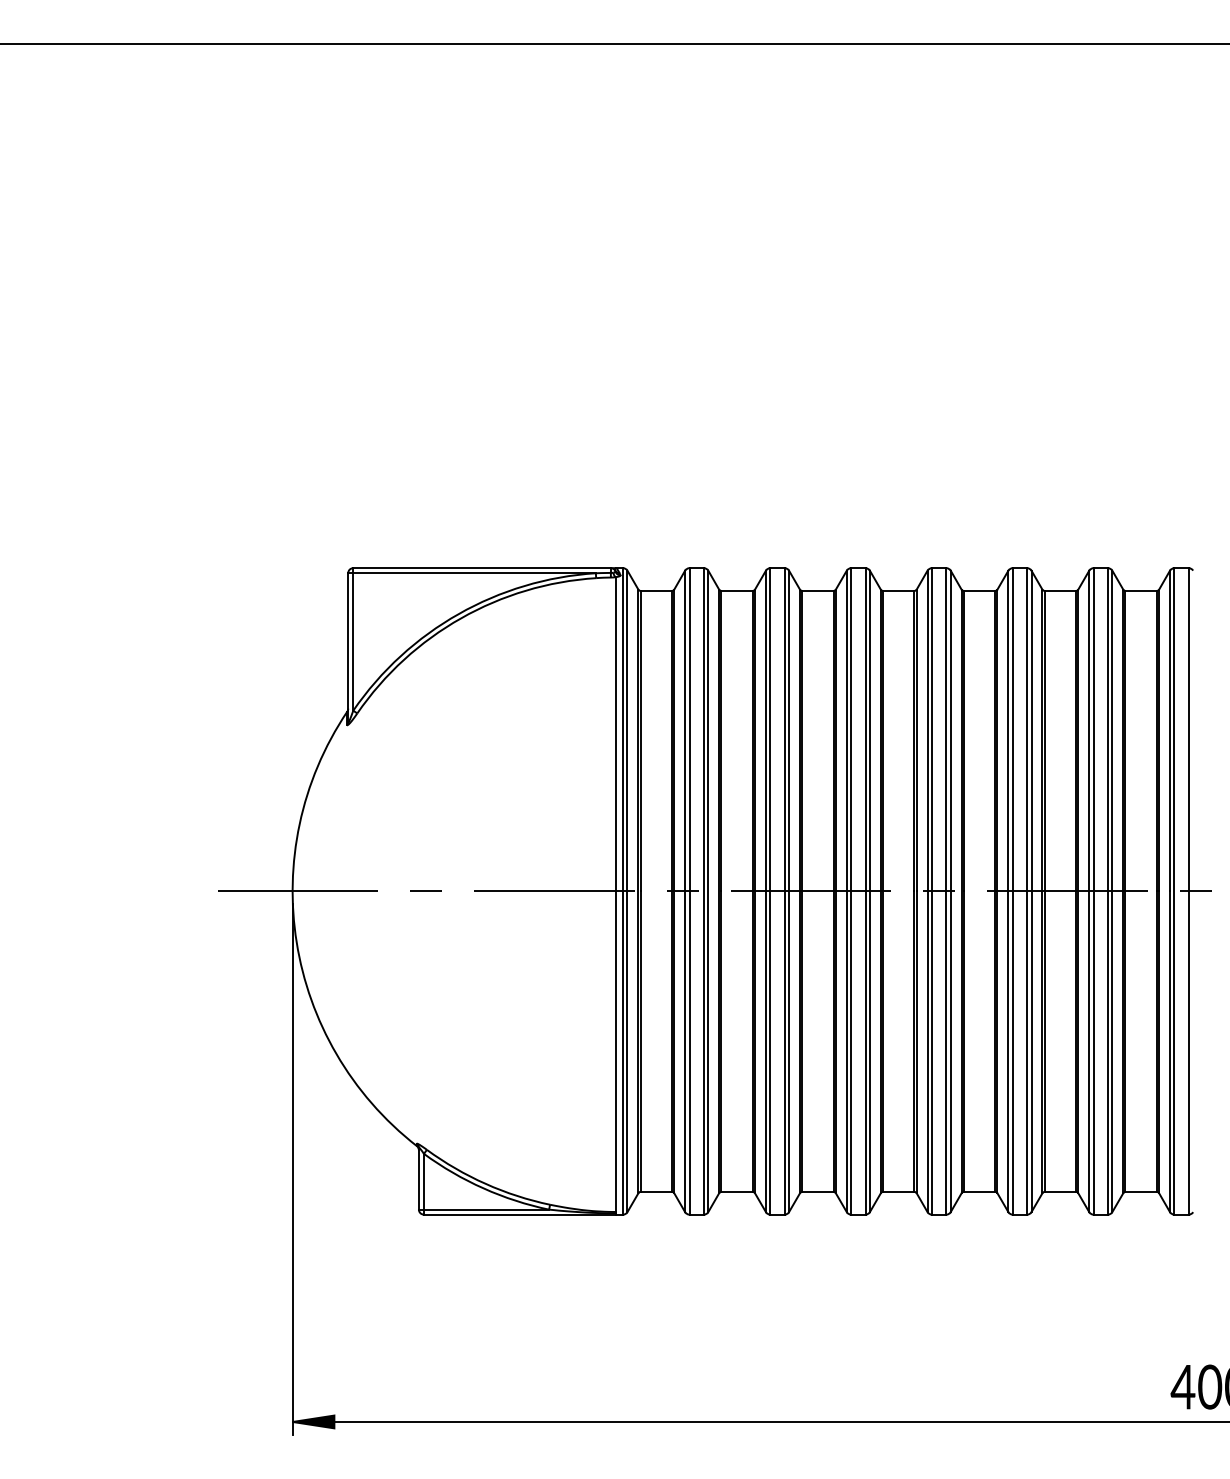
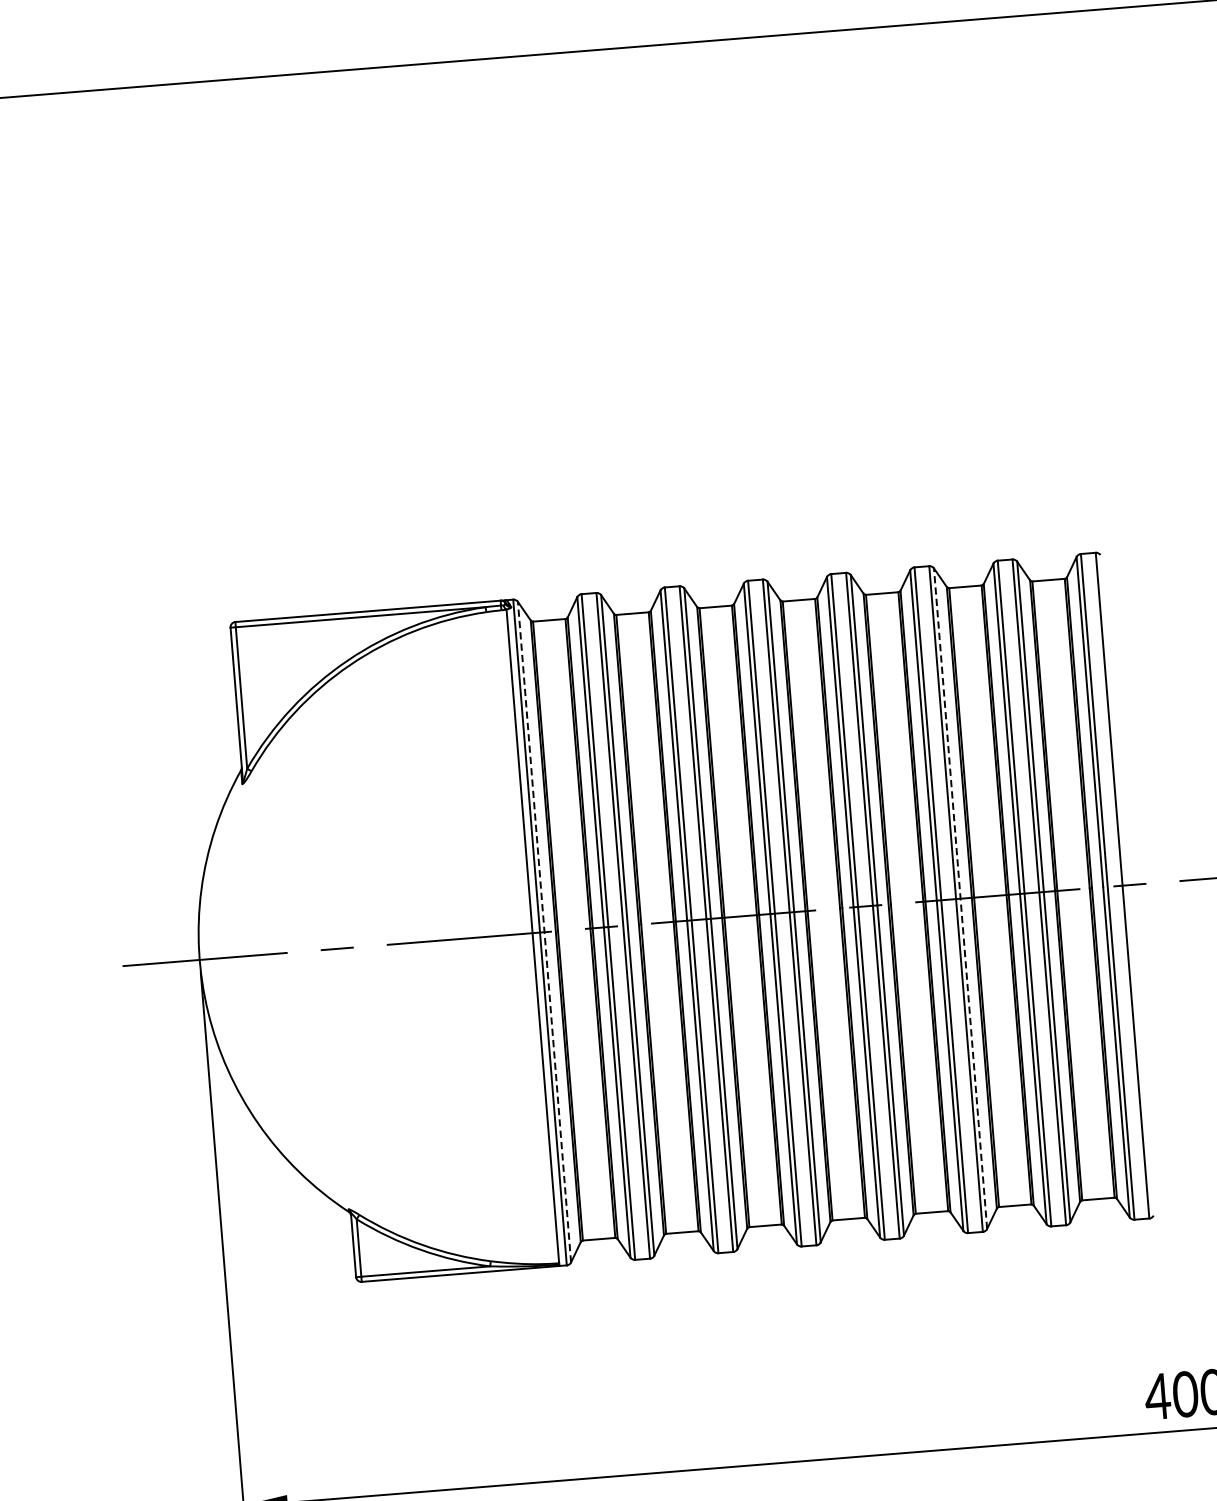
line: (627, 891) -> (544, 932), solid -> dashed
line: (1031, 891) -> (960, 898), solid -> dashed

